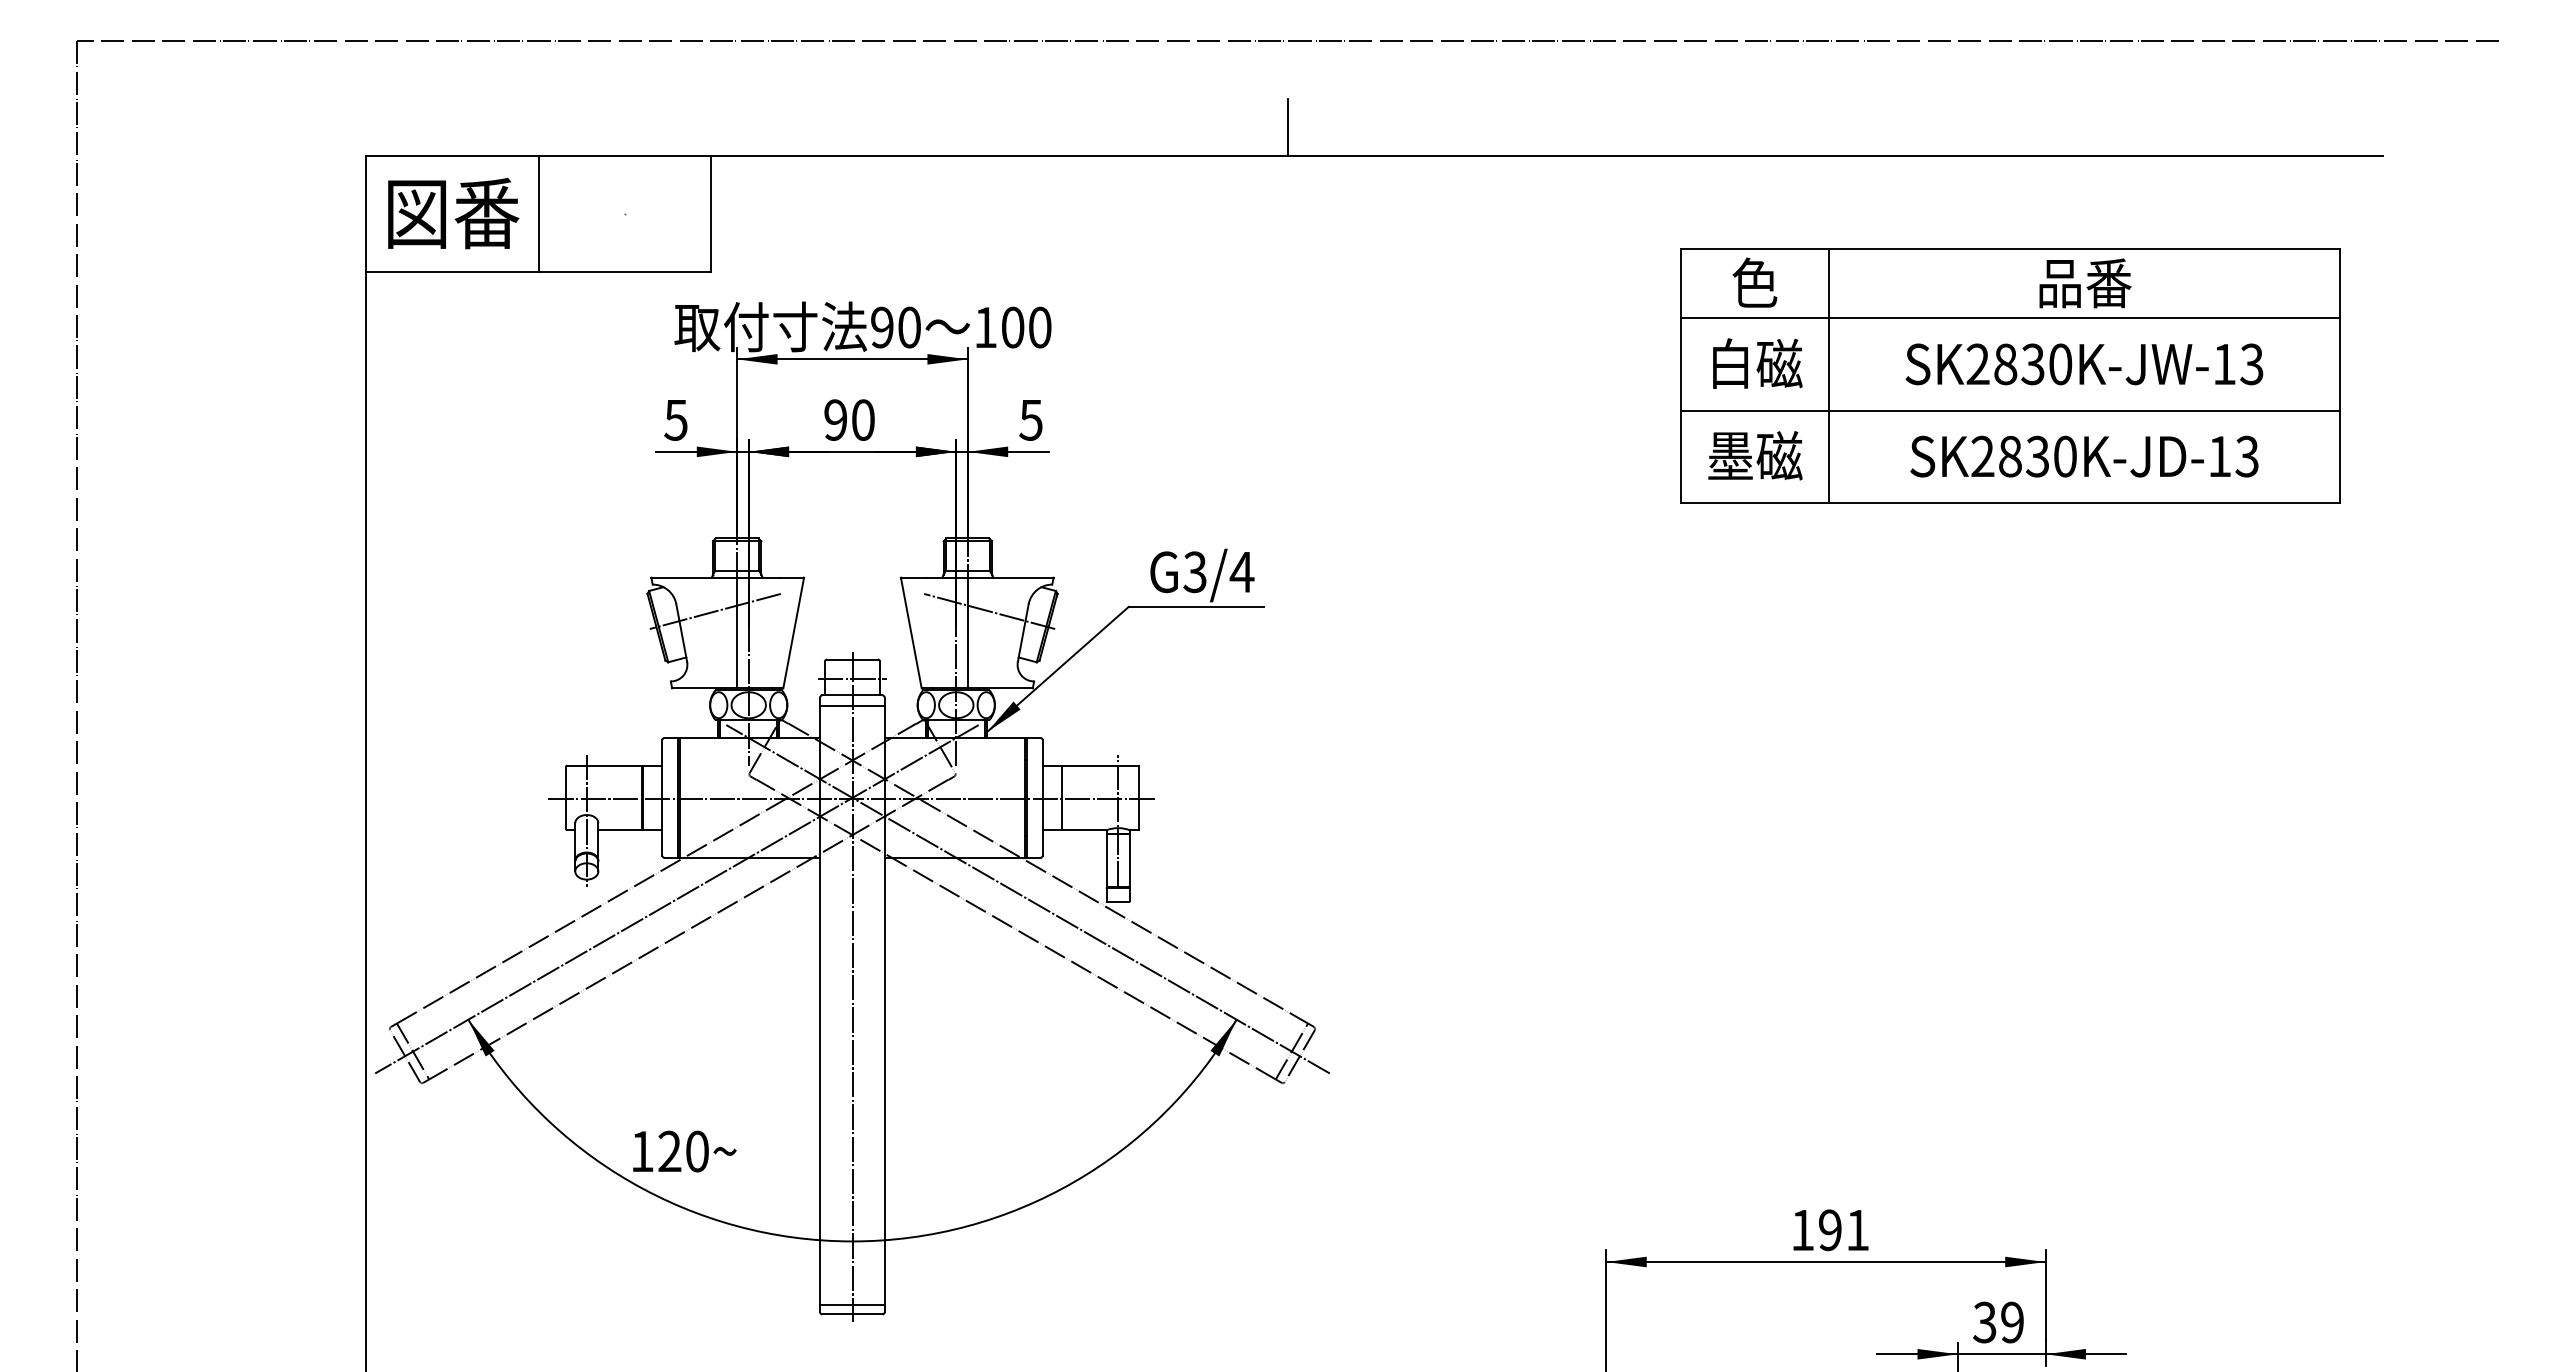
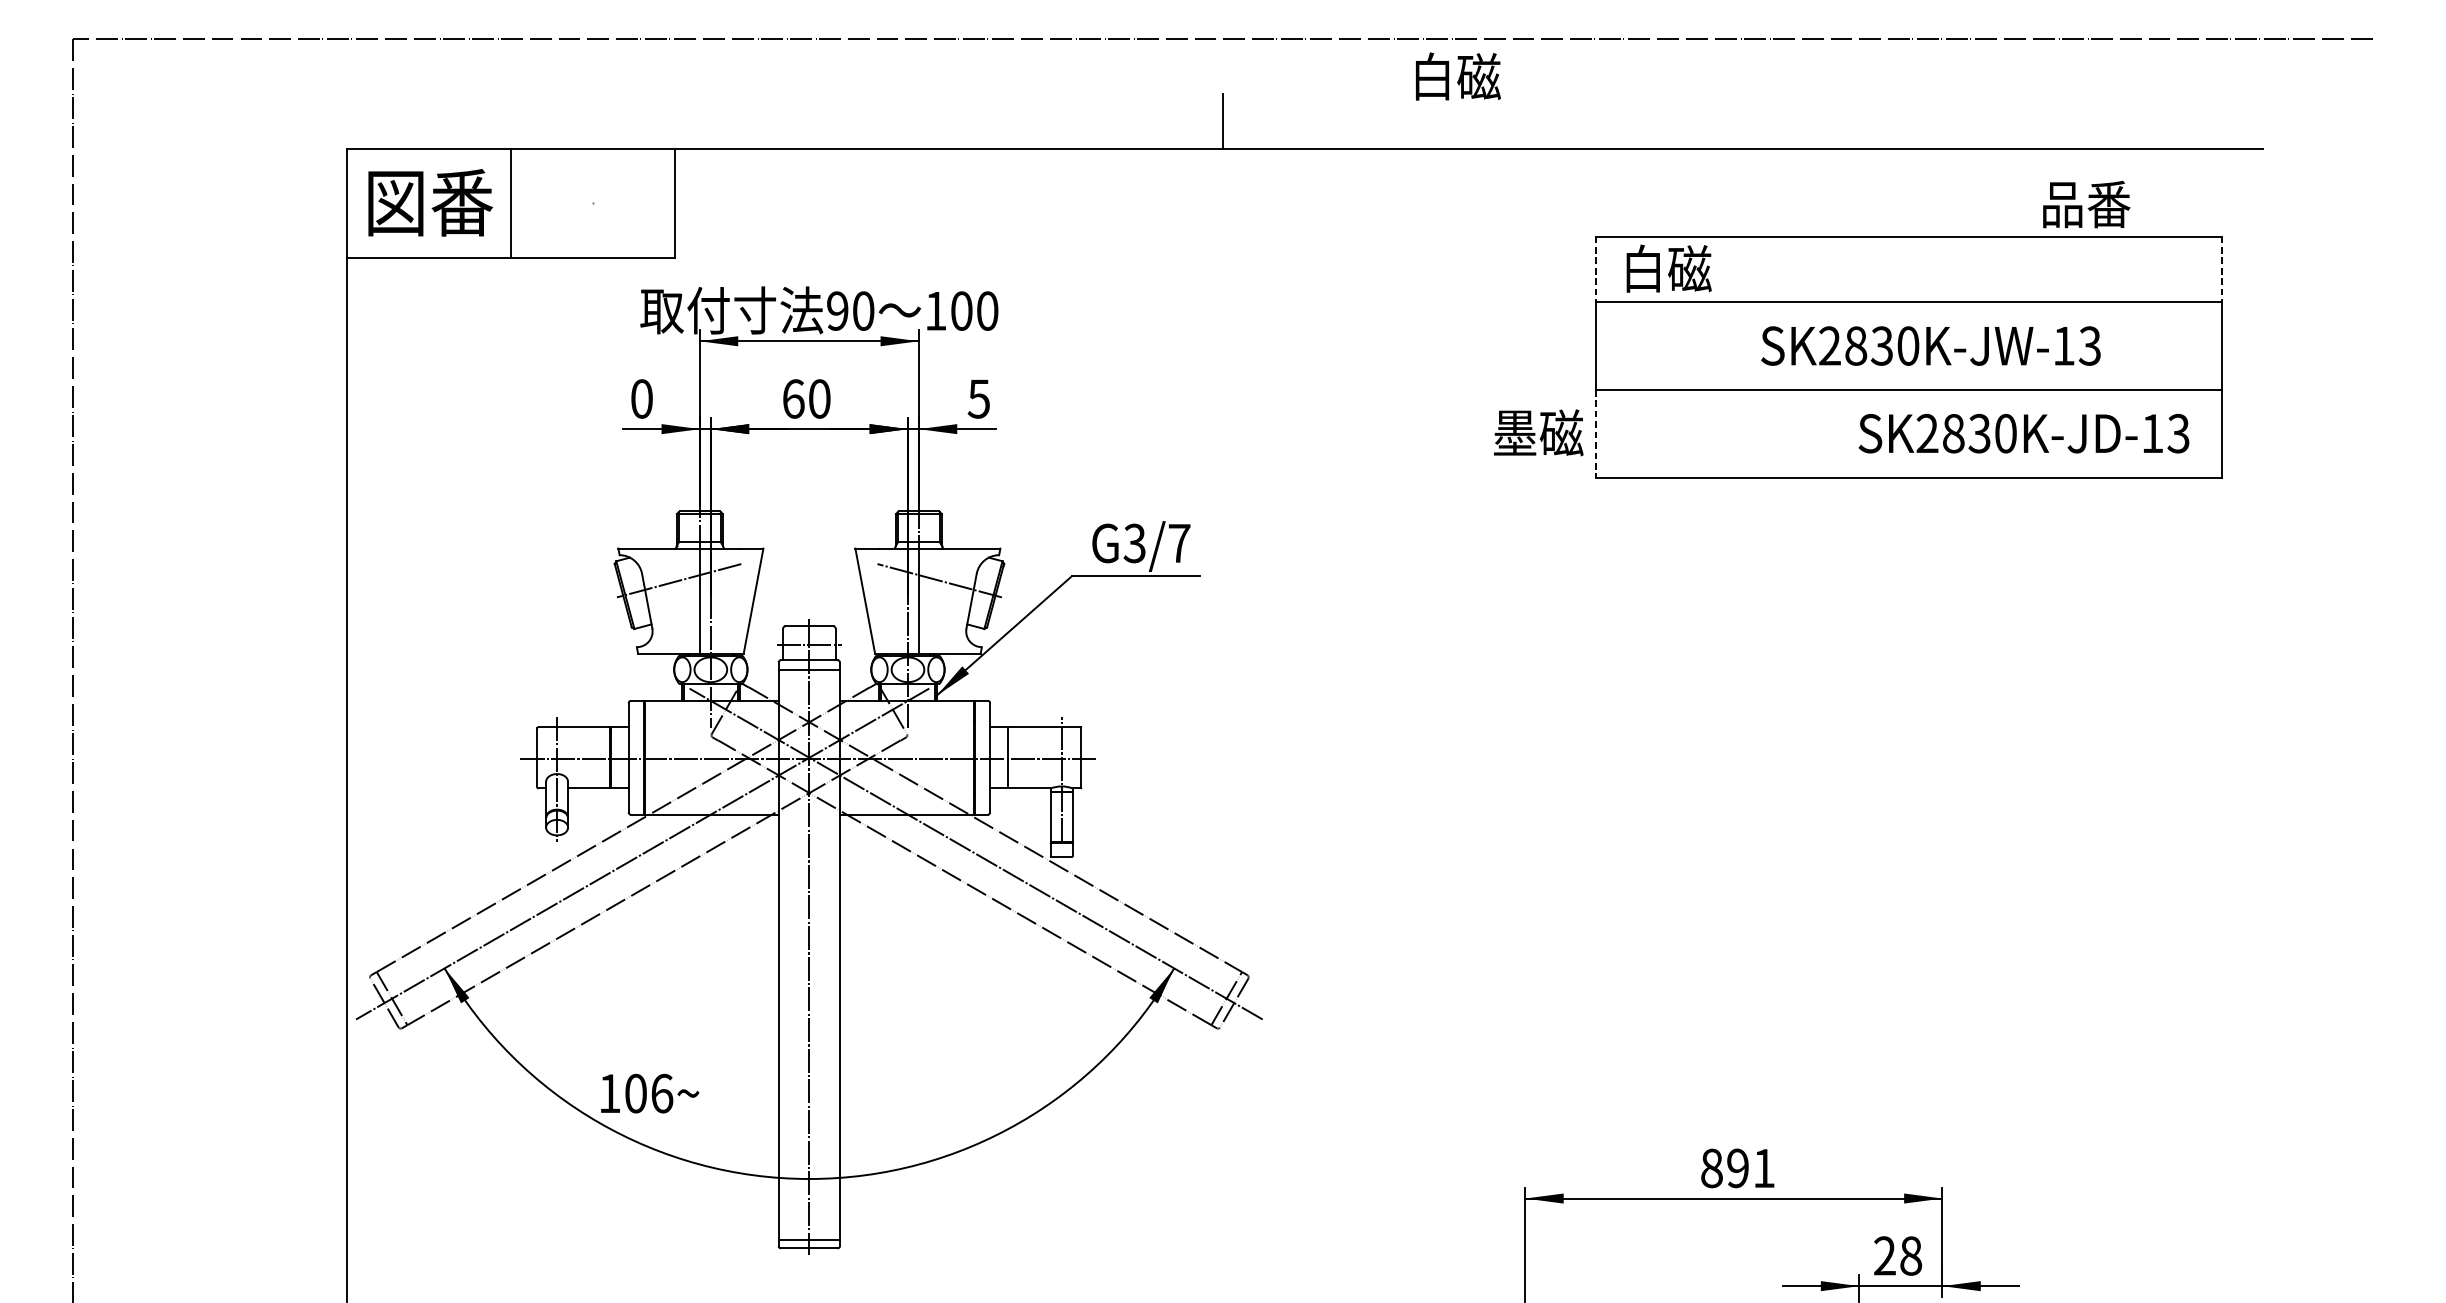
text: (1757, 282) -> (1668, 268), 色 -> 白磁
line: (1680, 283) -> (1595, 269), solid -> dashed
text: (2085, 283) -> (2086, 204), moved
line: (2339, 283) -> (2221, 269), solid -> dashed
text: (1757, 363) -> (1458, 76), moved
text: (2084, 364) -> (1931, 346), moved
line: (1829, 375) -> (1737, 356), removed
text: (675, 419) -> (641, 398), 5 -> 0
text: (835, 419) -> (793, 398), 90 -> 60
text: (1755, 455) -> (1538, 432), moved
text: (2084, 456) -> (2024, 433), moved
line: (1680, 457) -> (1595, 434), solid -> dashed
text: (1241, 572) -> (1178, 543), G3/4 -> G3/7
text: (683, 1151) -> (648, 1093), 120 -> 106
text: (1802, 1230) -> (1711, 1168), 191 -> 891
text: (1998, 1322) -> (1897, 1255), 39 -> 28

